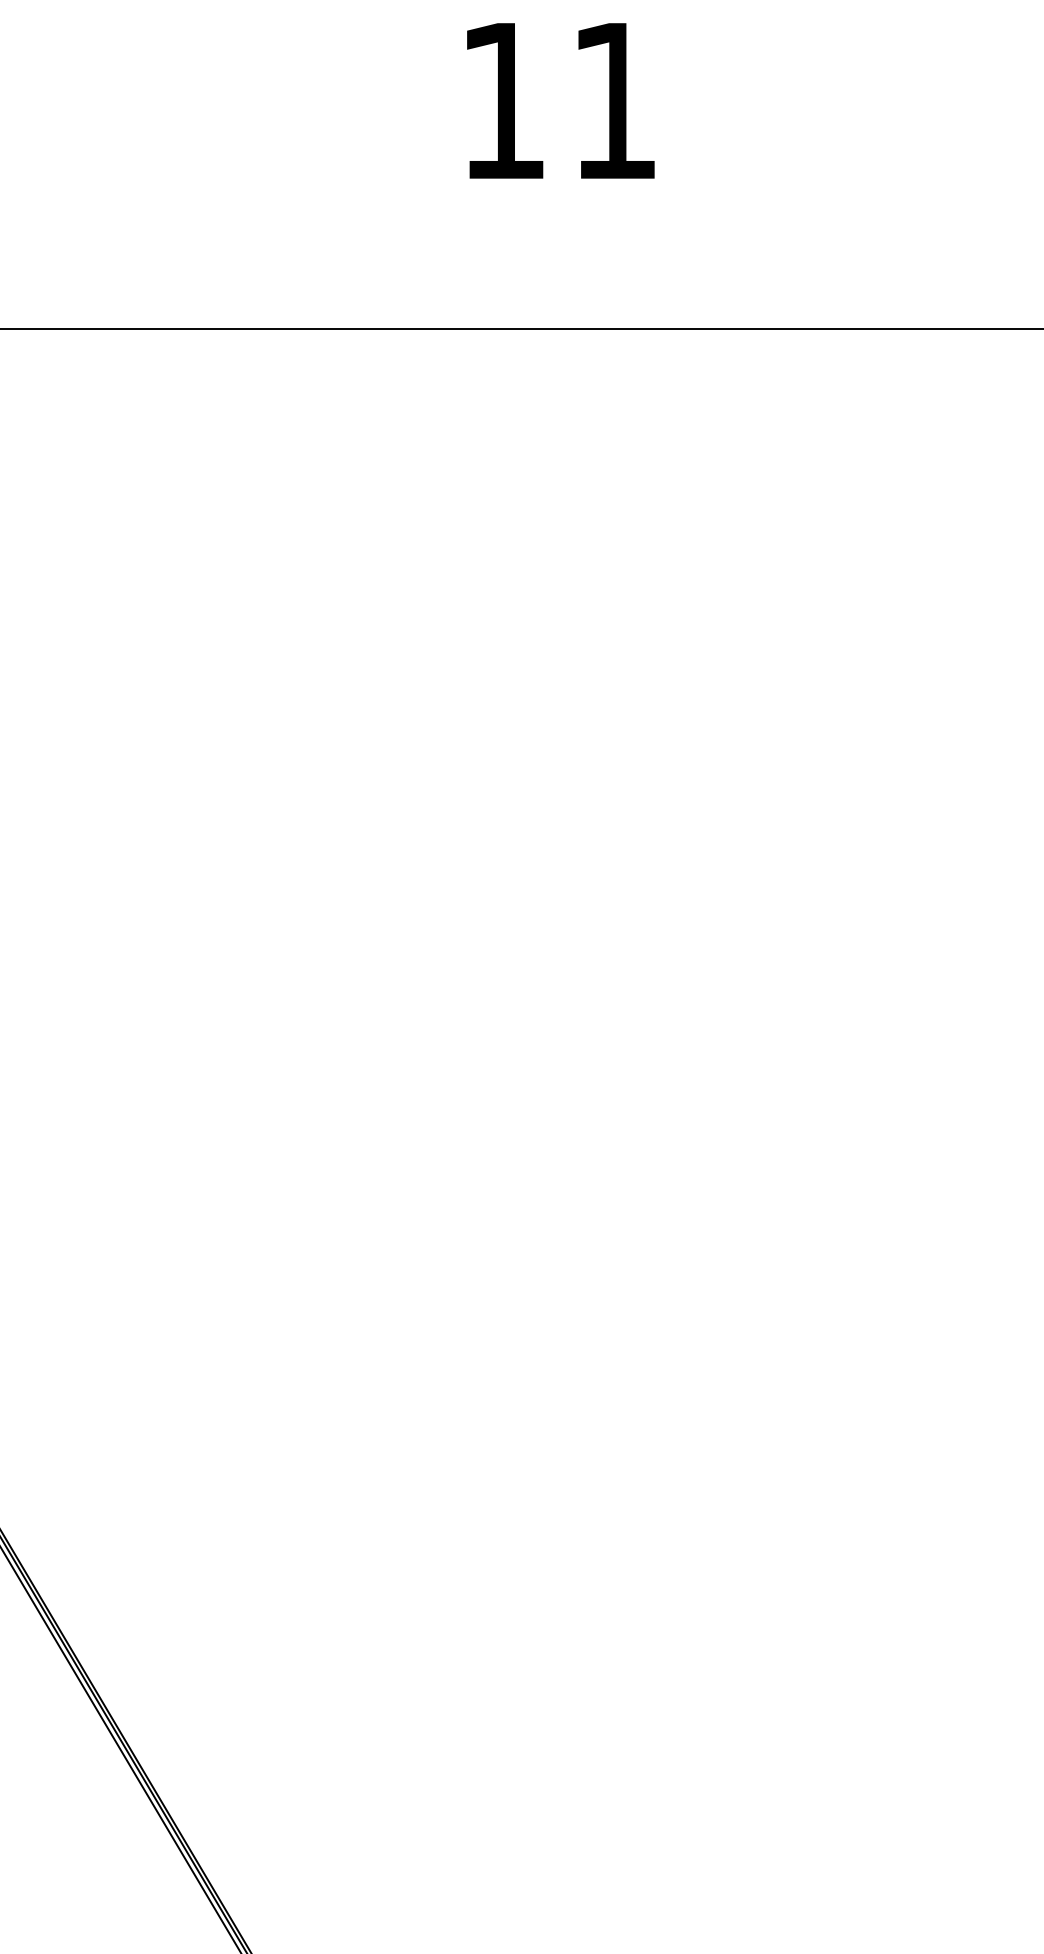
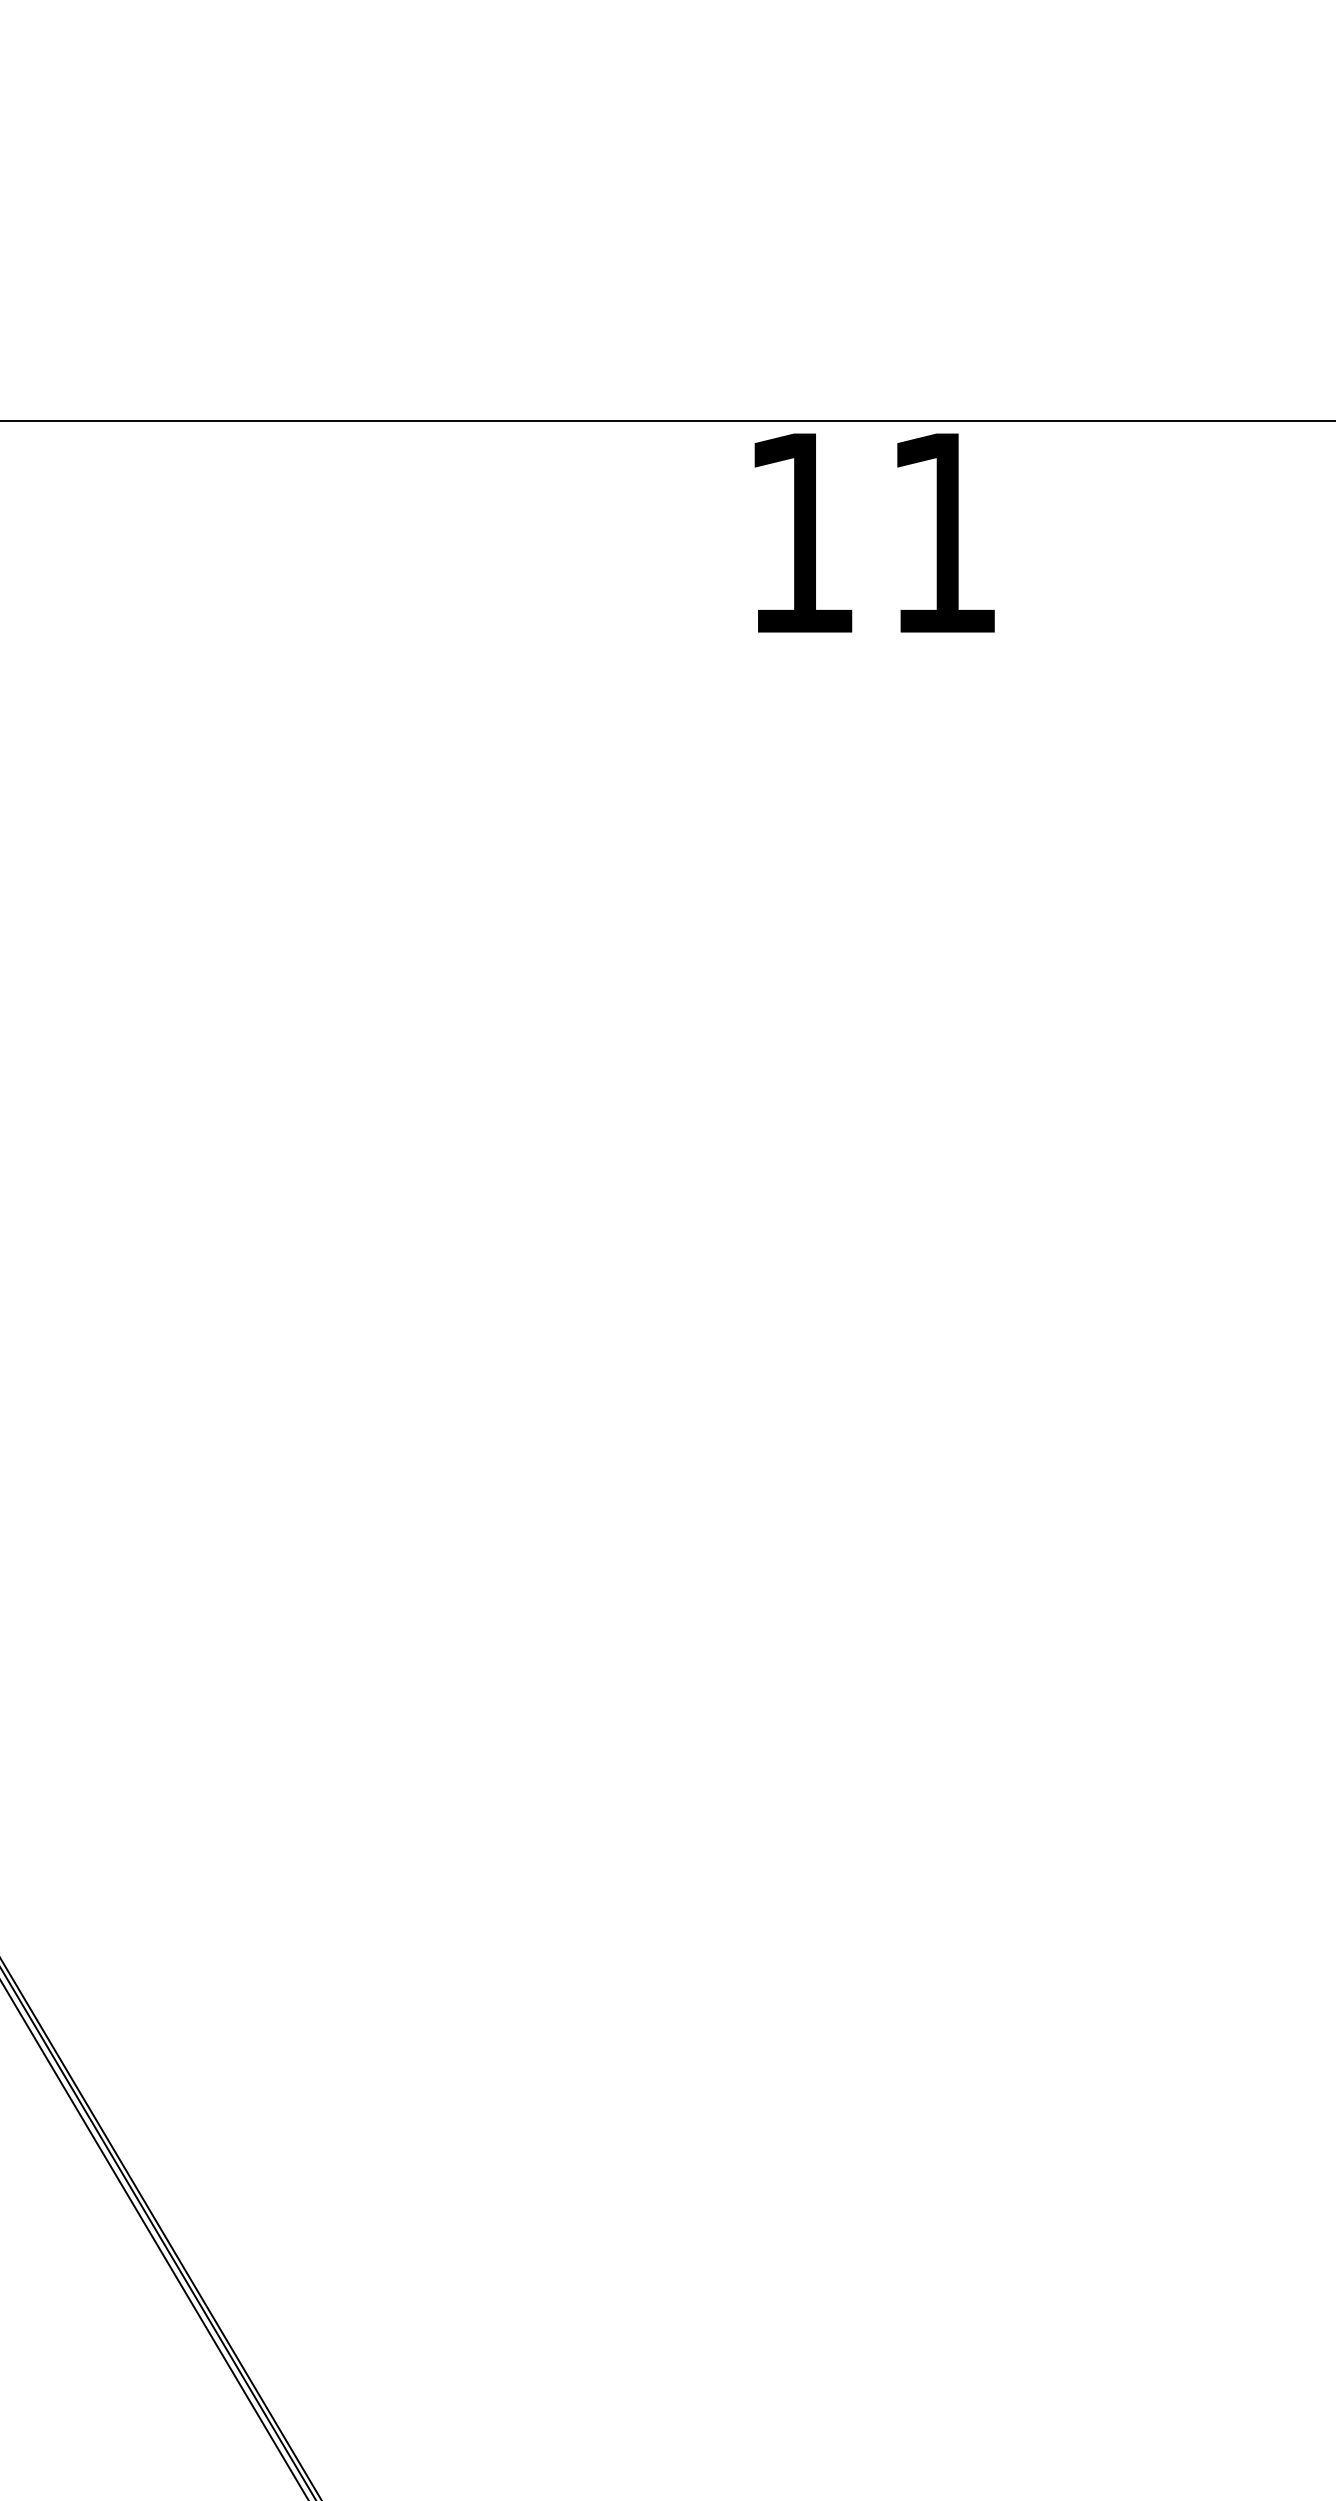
text: (560, 100) -> (874, 532), moved

